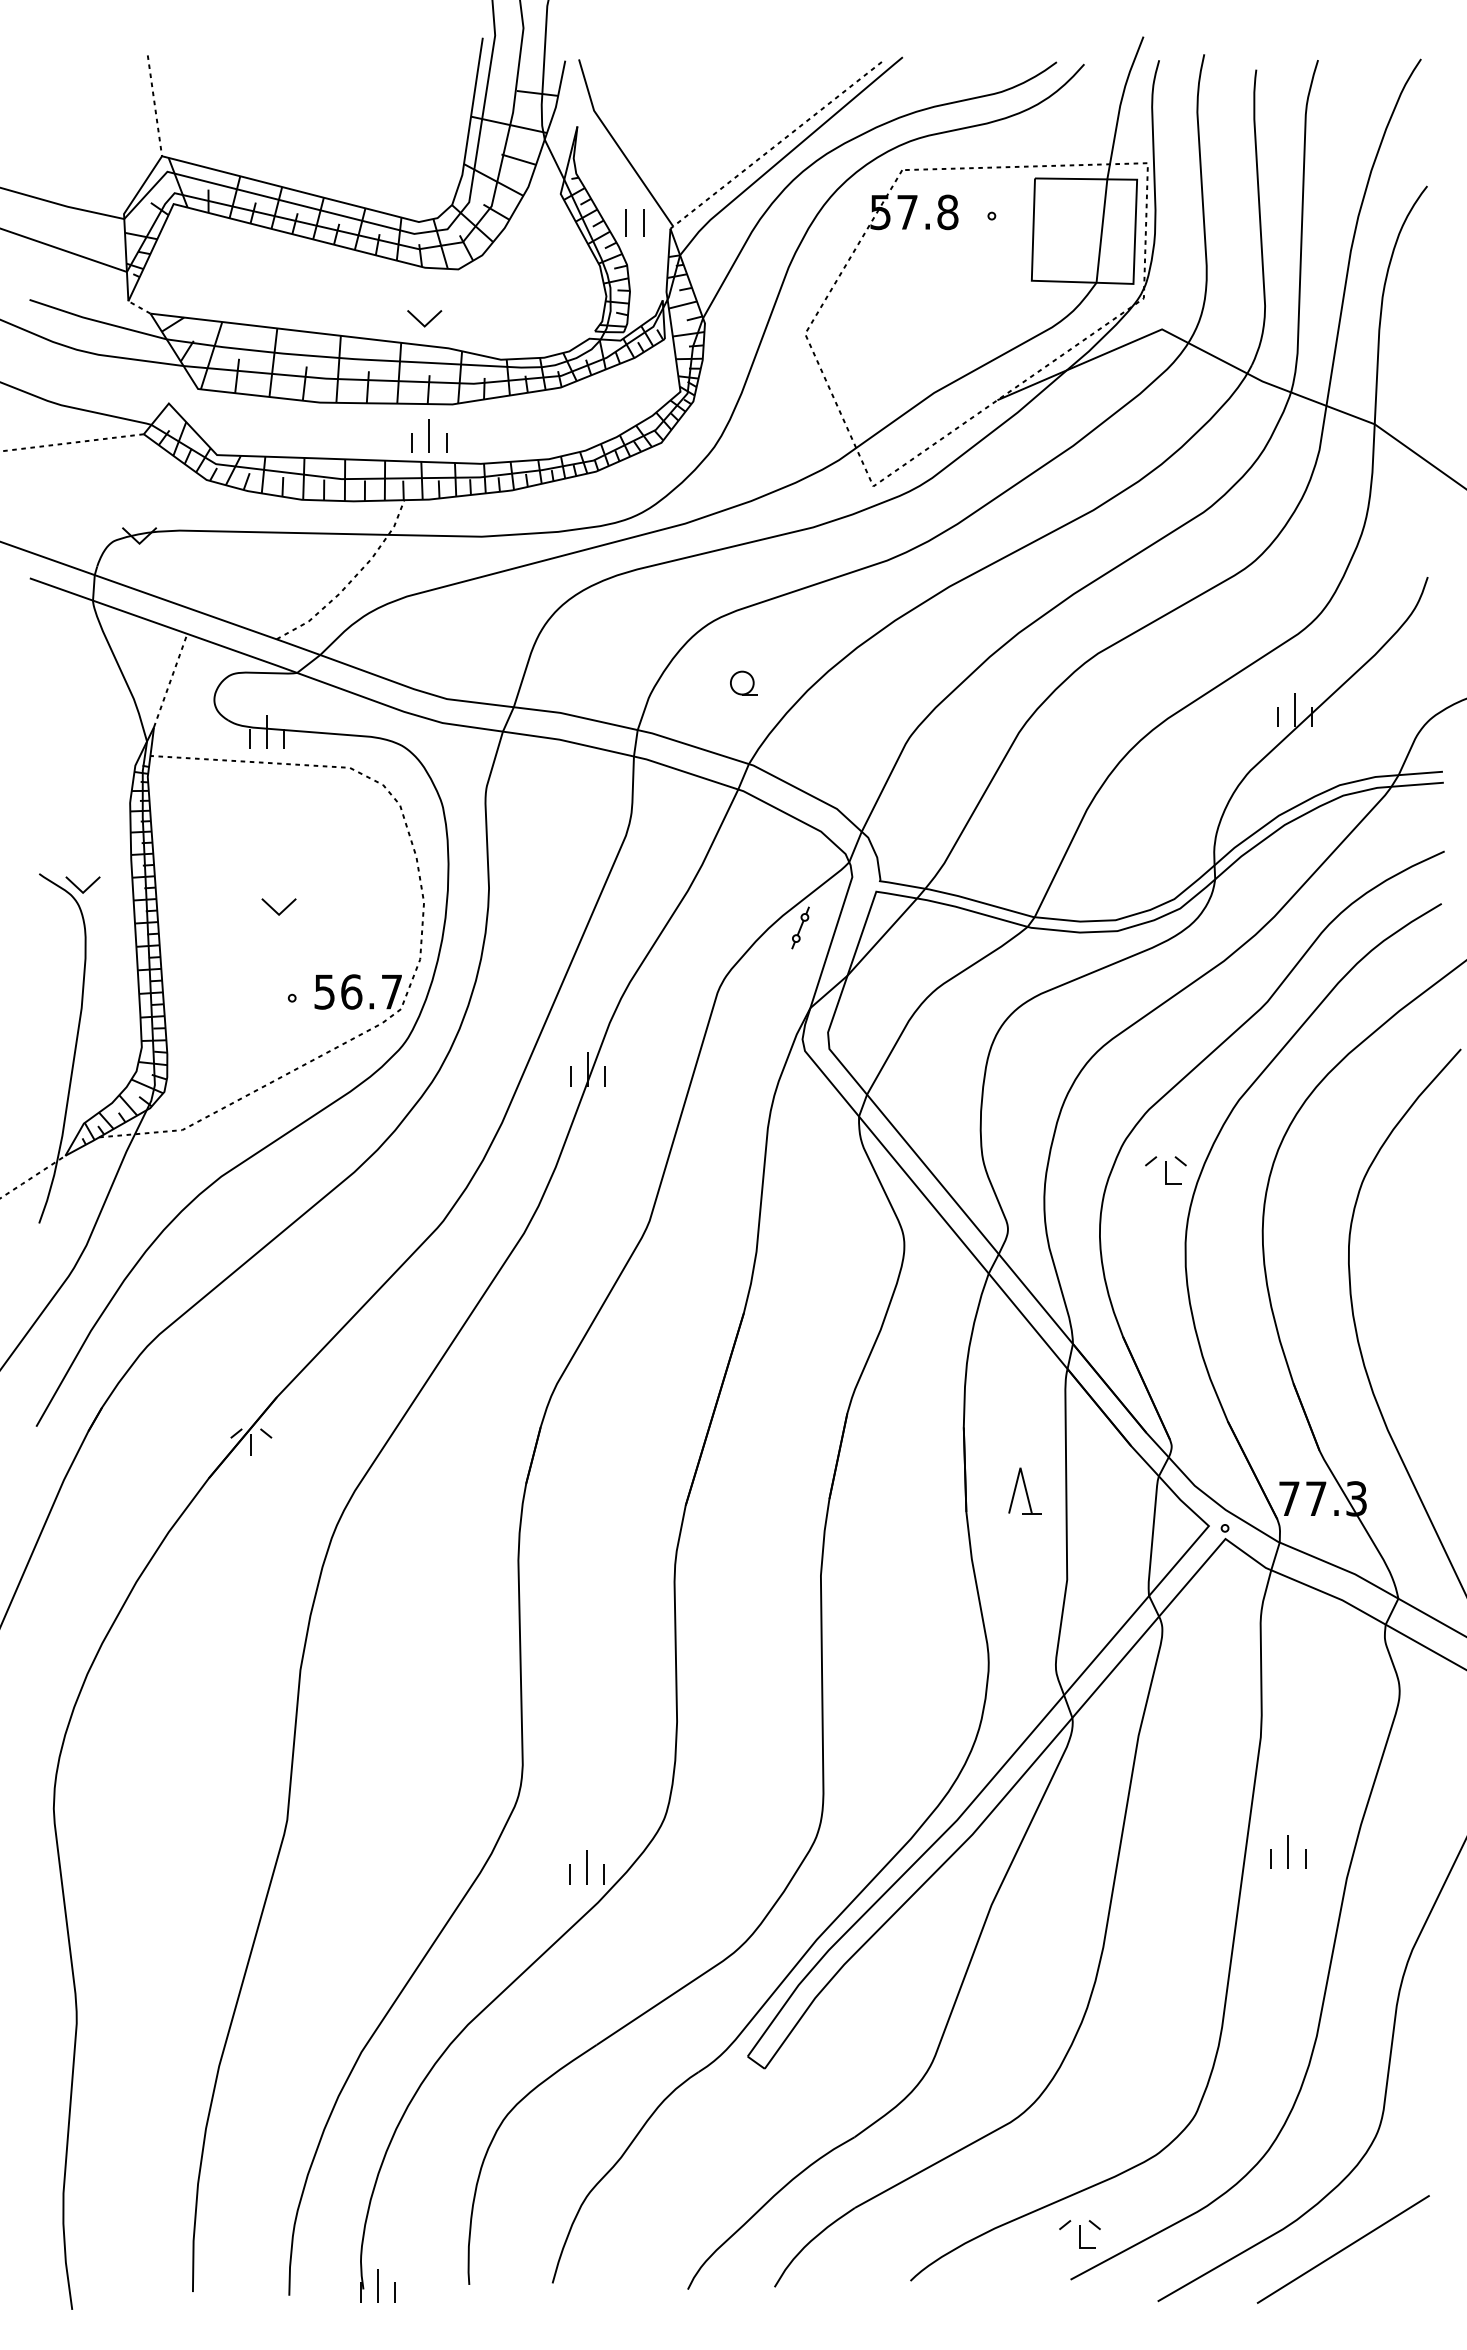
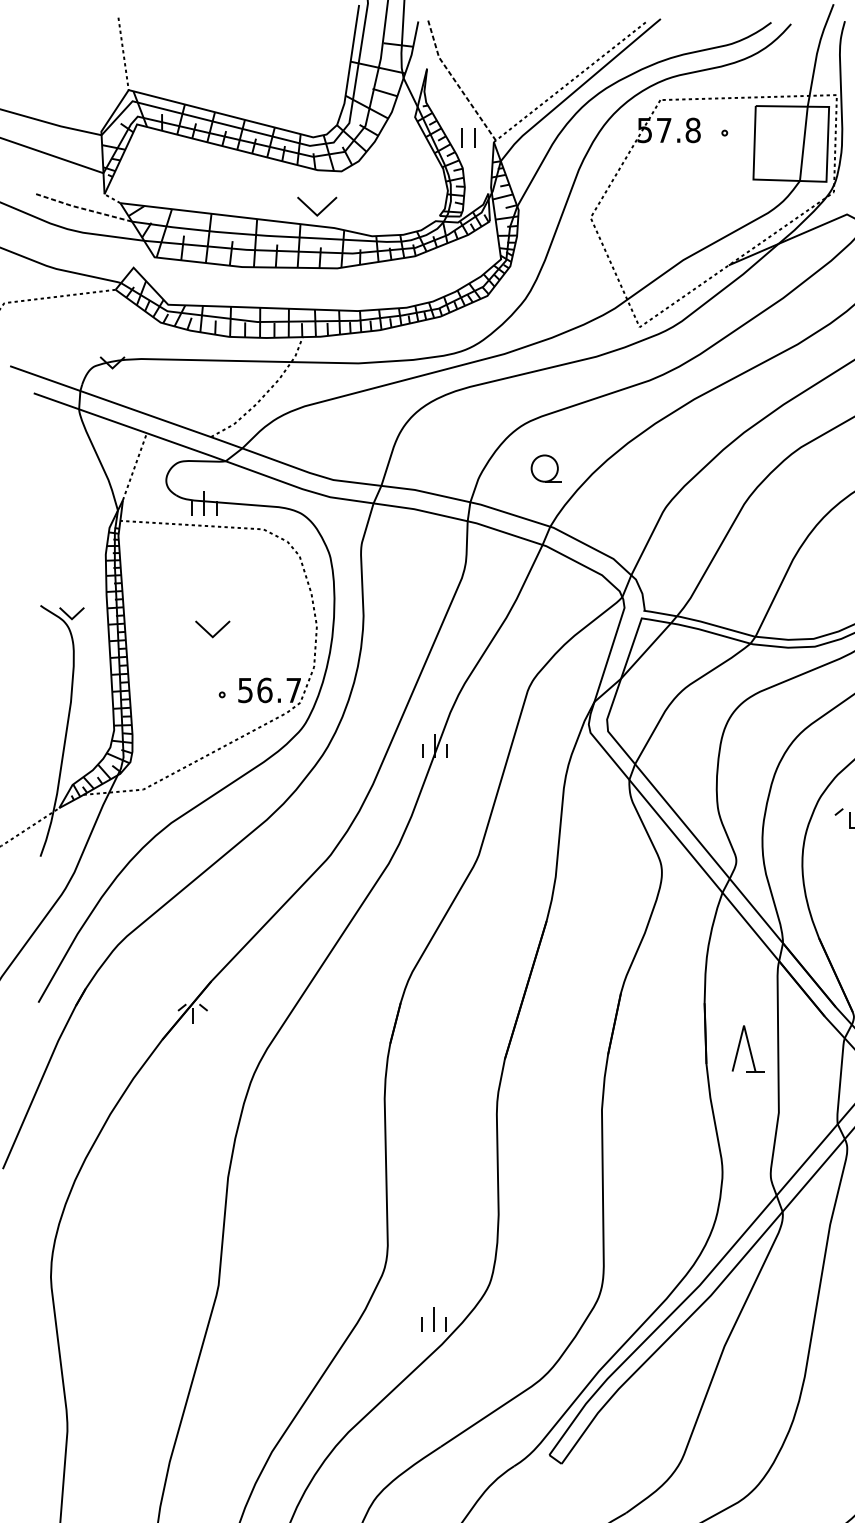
line: (618, 146) -> (456, 83), solid -> dashed
part: (424, 318) -> (317, 206), size x1.6
line: (96, 320) -> (81, 208), solid -> dashed
part: (429, 435) -> (320, 290), removed
part: (743, 682) -> (546, 468), size x1.6
part: (278, 906) -> (212, 629), size x1.4
part: (800, 927) -> (587, 644), removed
part: (1024, 1490) -> (748, 1048), size x1.4

